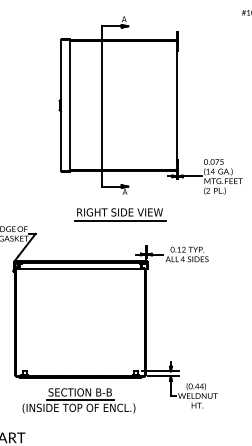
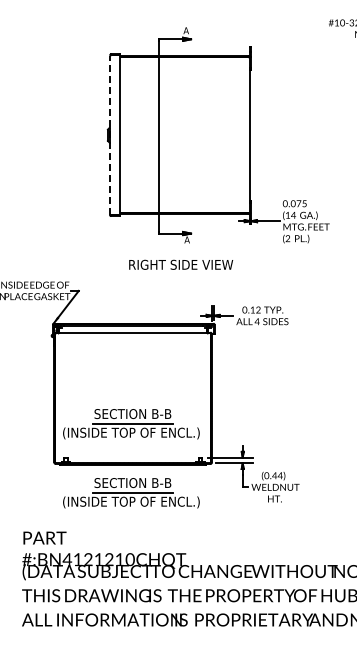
line: (61, 105) -> (110, 135), solid -> dashed
line: (120, 220) -> (181, 274), removed
part: (79, 344) -> (131, 424), added

